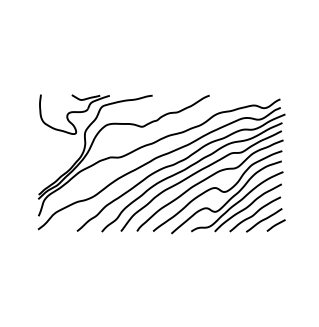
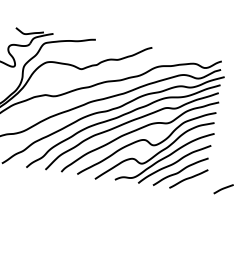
line: (275, 225) -> (222, 189), moved

